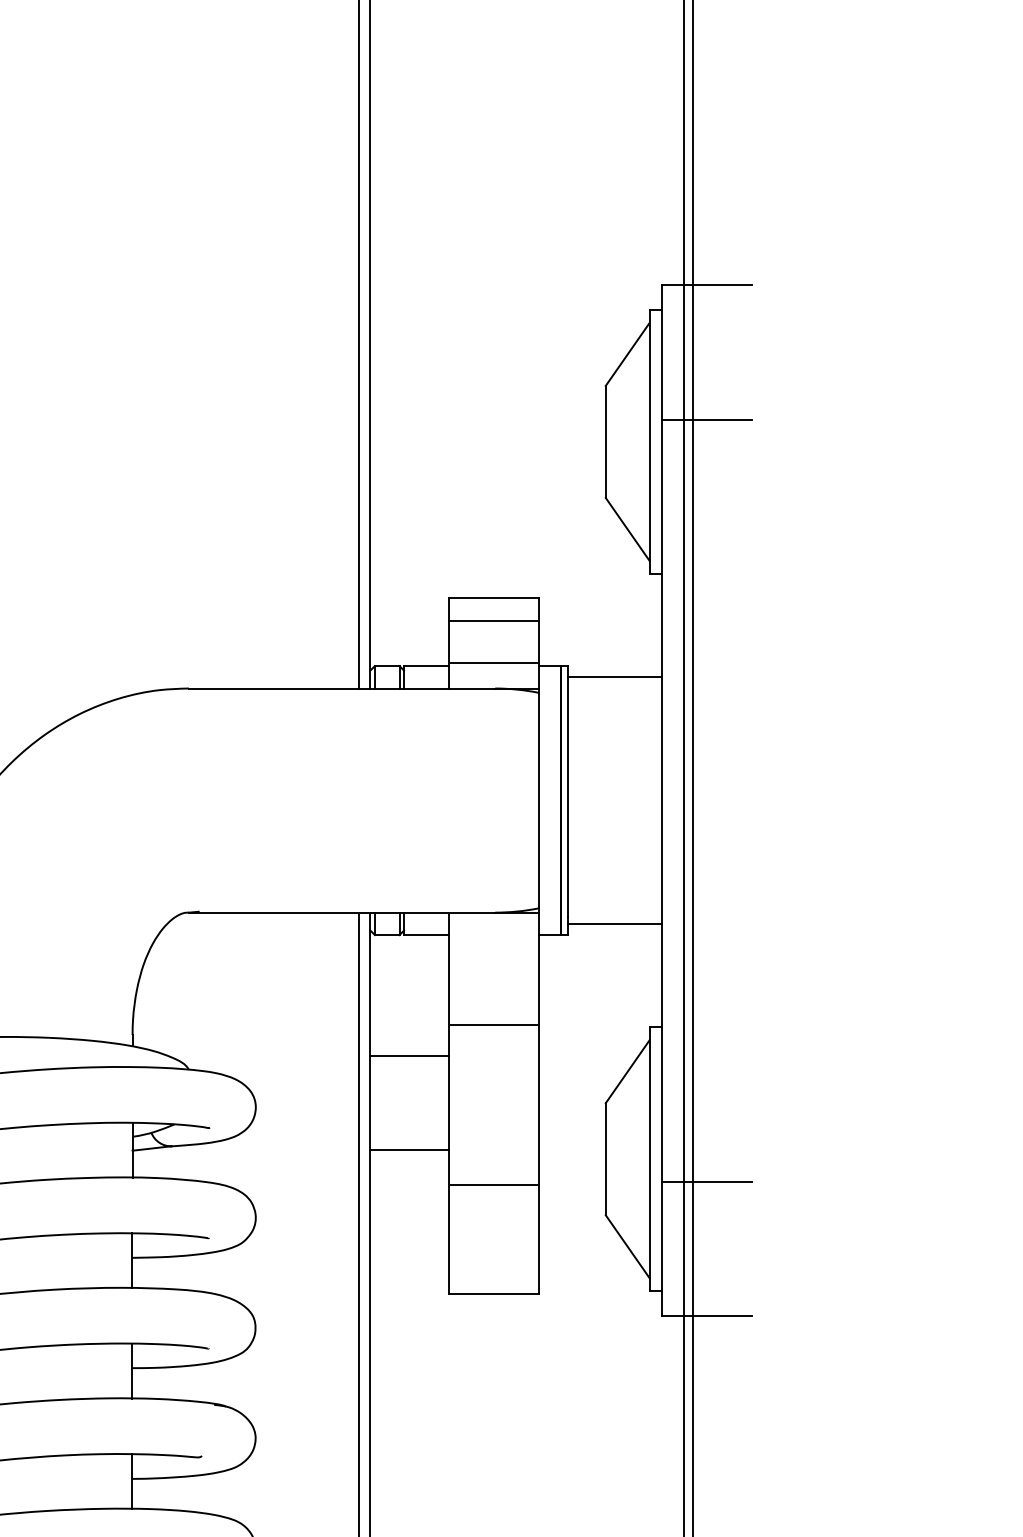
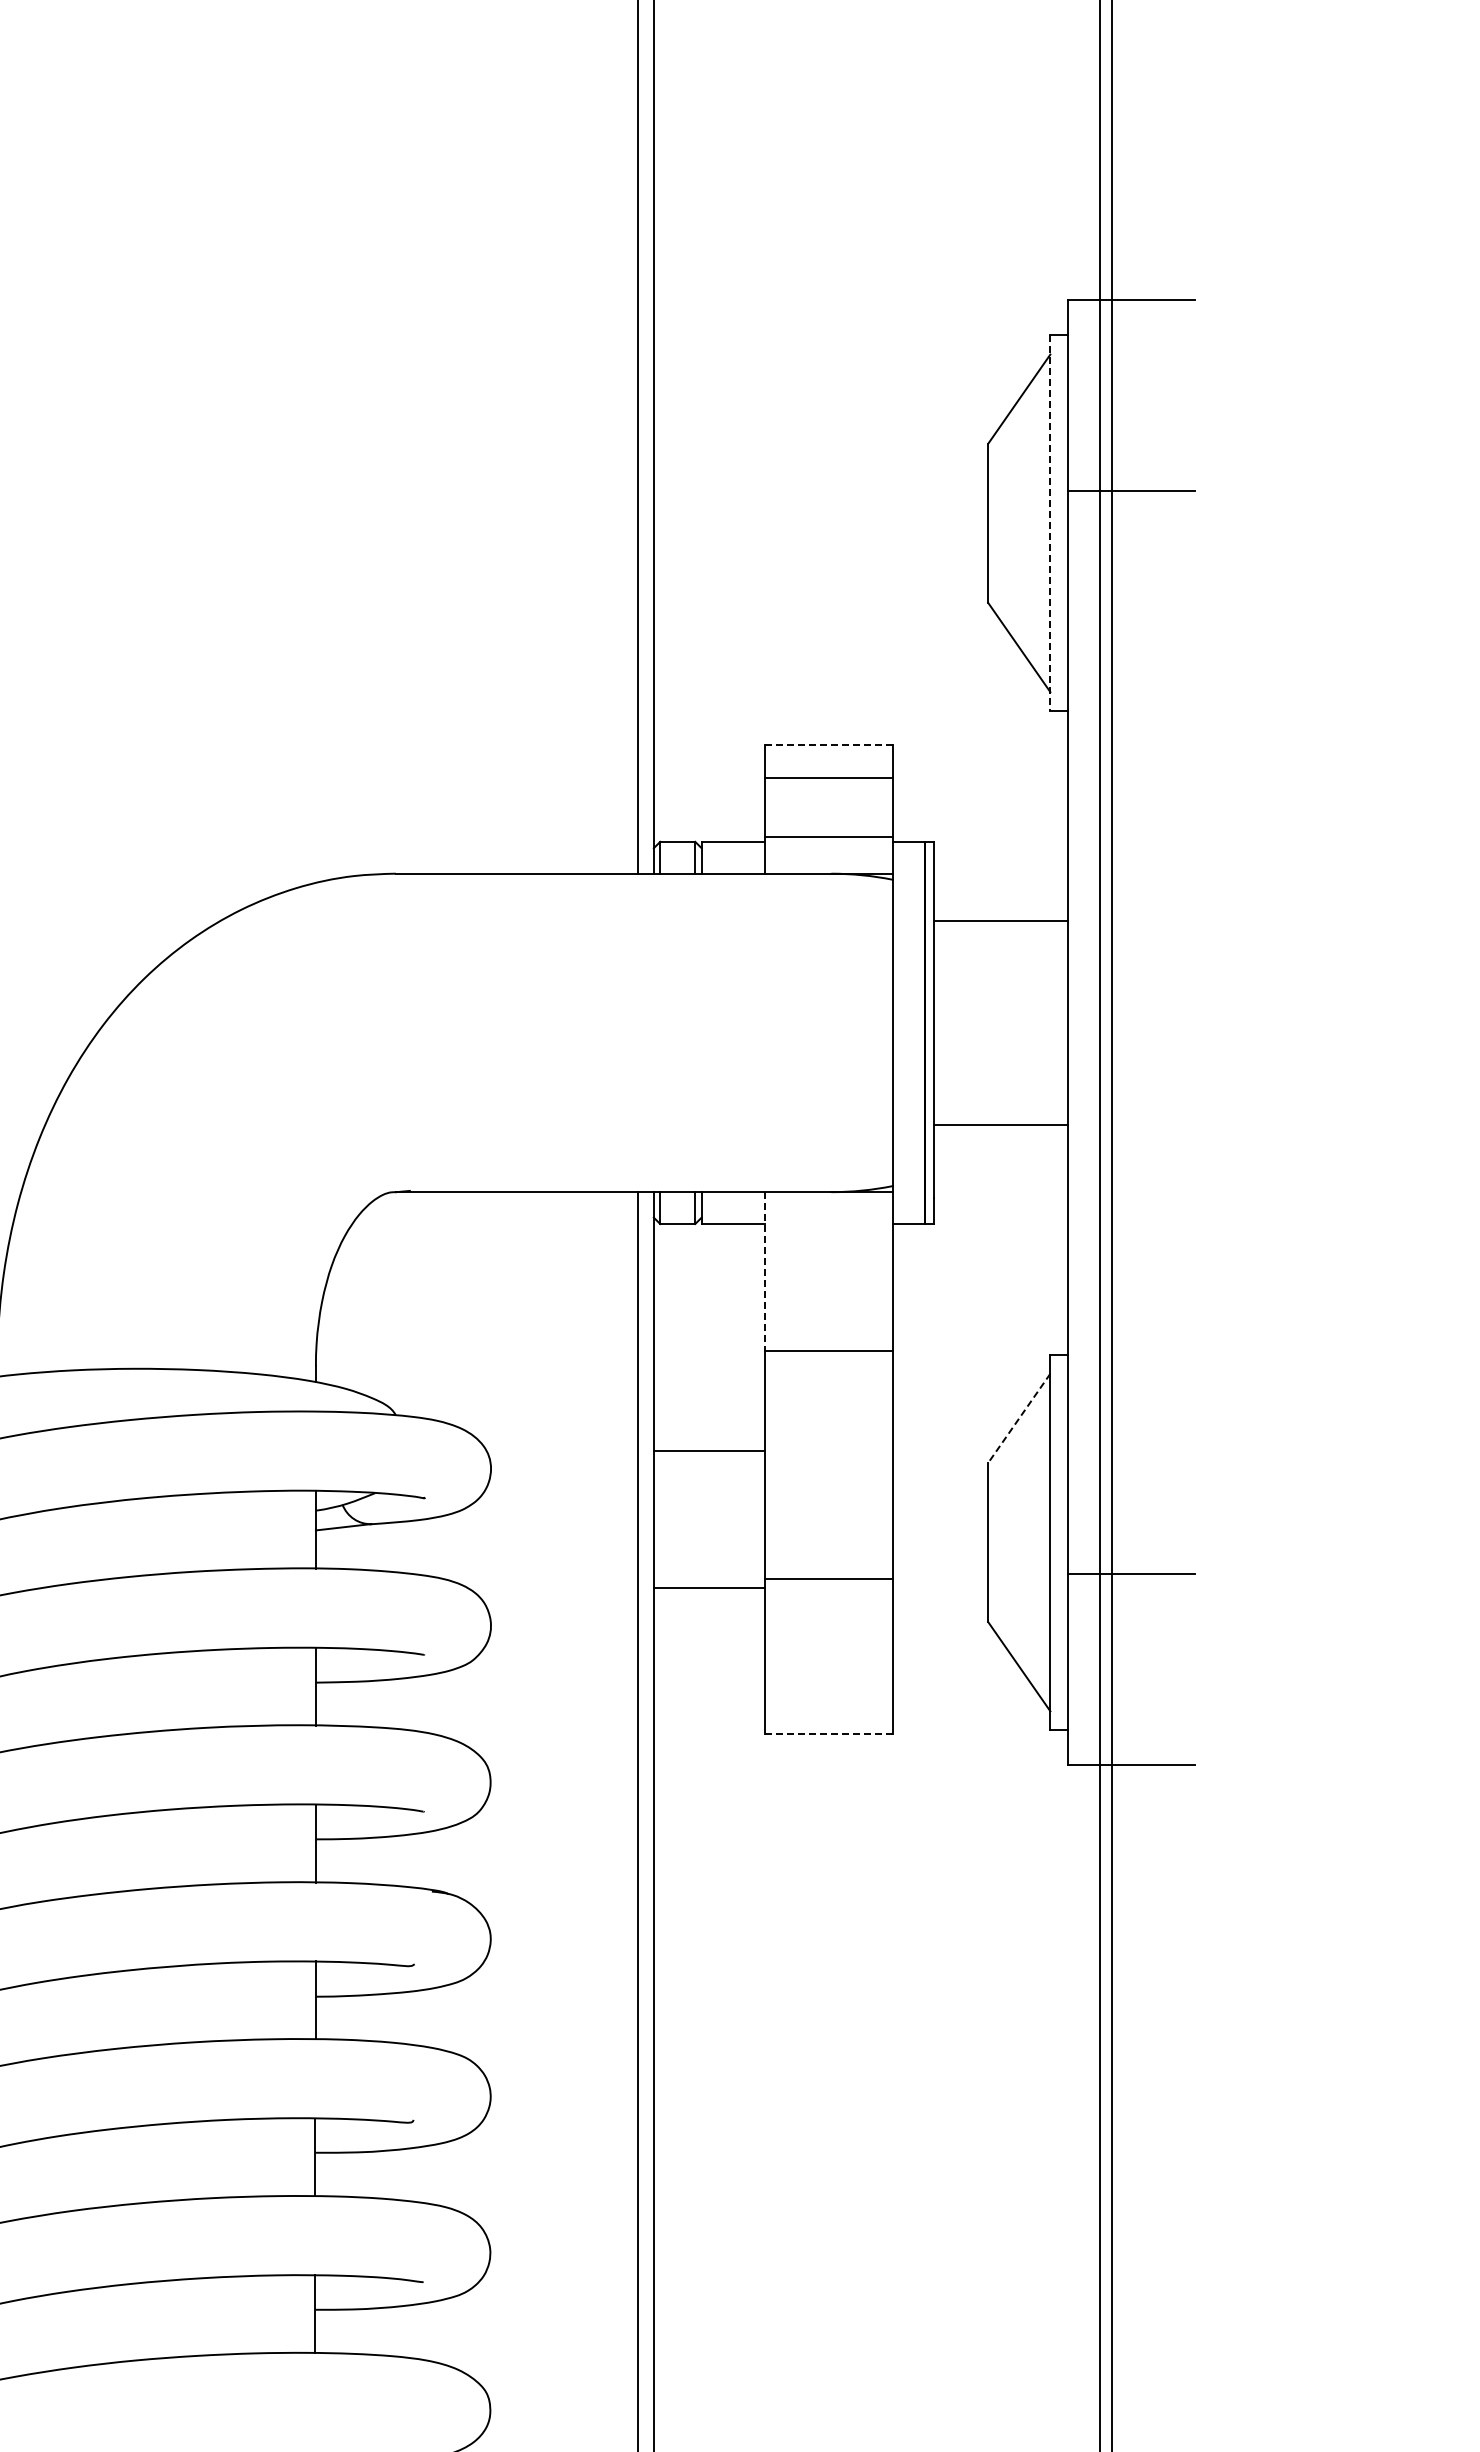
line: (649, 442) -> (1050, 523), solid -> dashed
line: (494, 598) -> (829, 745), solid -> dashed
line: (614, 677) -> (1000, 920), moved
line: (614, 924) -> (1000, 1125), moved
line: (449, 968) -> (765, 1271), solid -> dashed
line: (409, 1056) -> (709, 1451), moved
line: (627, 1071) -> (1019, 1418), solid -> dashed
line: (409, 1150) -> (709, 1587), moved
line: (494, 1293) -> (829, 1733), solid -> dashed

